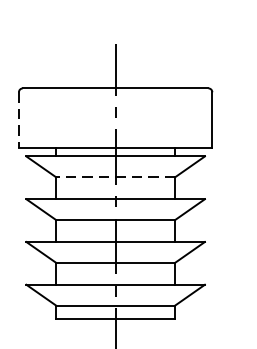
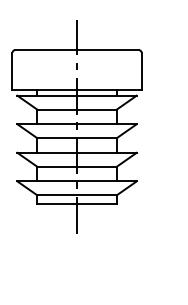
line: (19, 120) -> (12, 71), dashed -> solid
line: (116, 177) -> (77, 109), dashed -> solid

